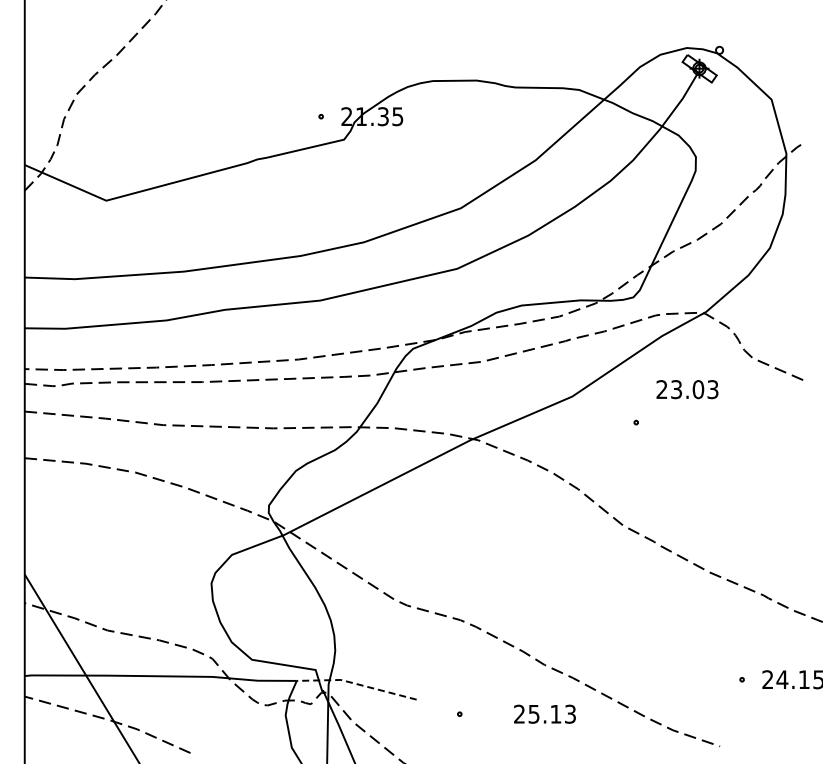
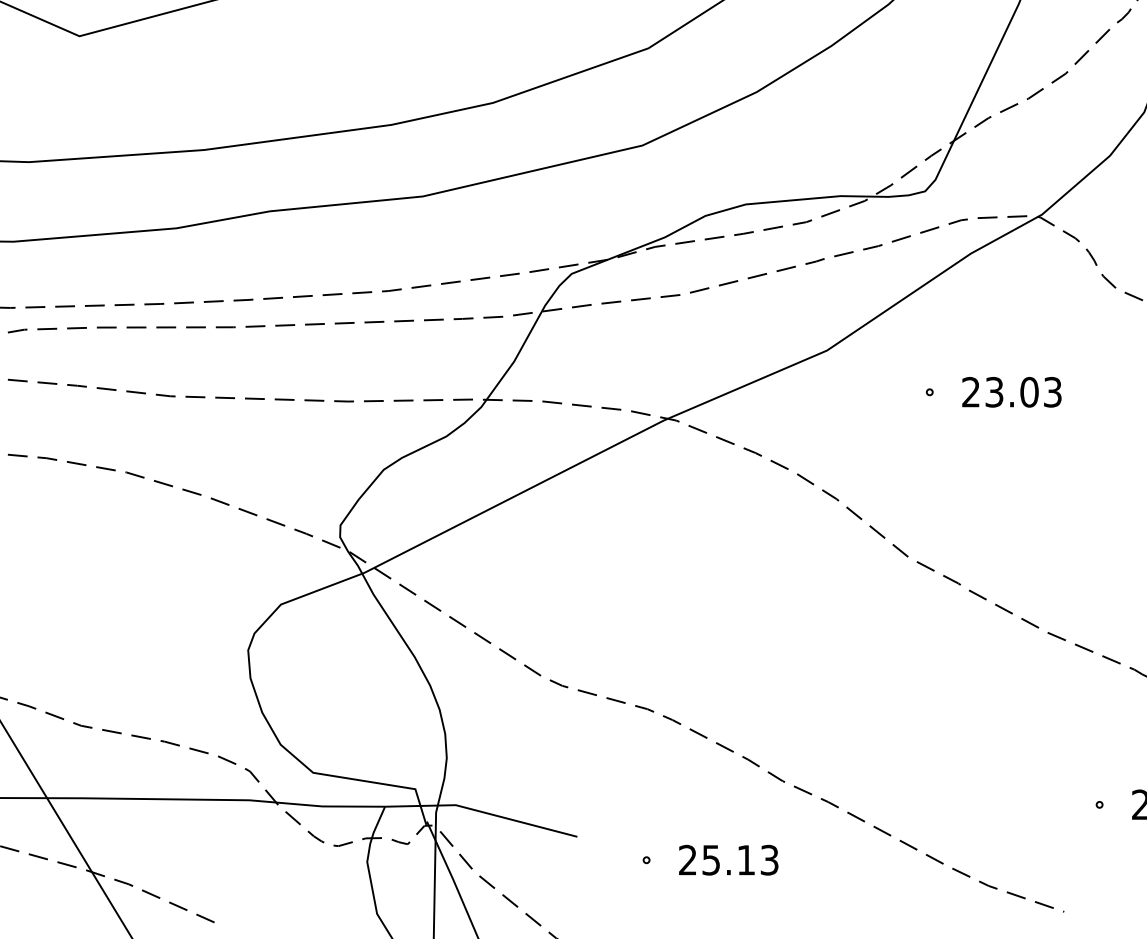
text: (687, 389) -> (1011, 392), moved
line: (356, 683) -> (480, 810), dashed -> solid
text: (544, 713) -> (727, 859), moved

